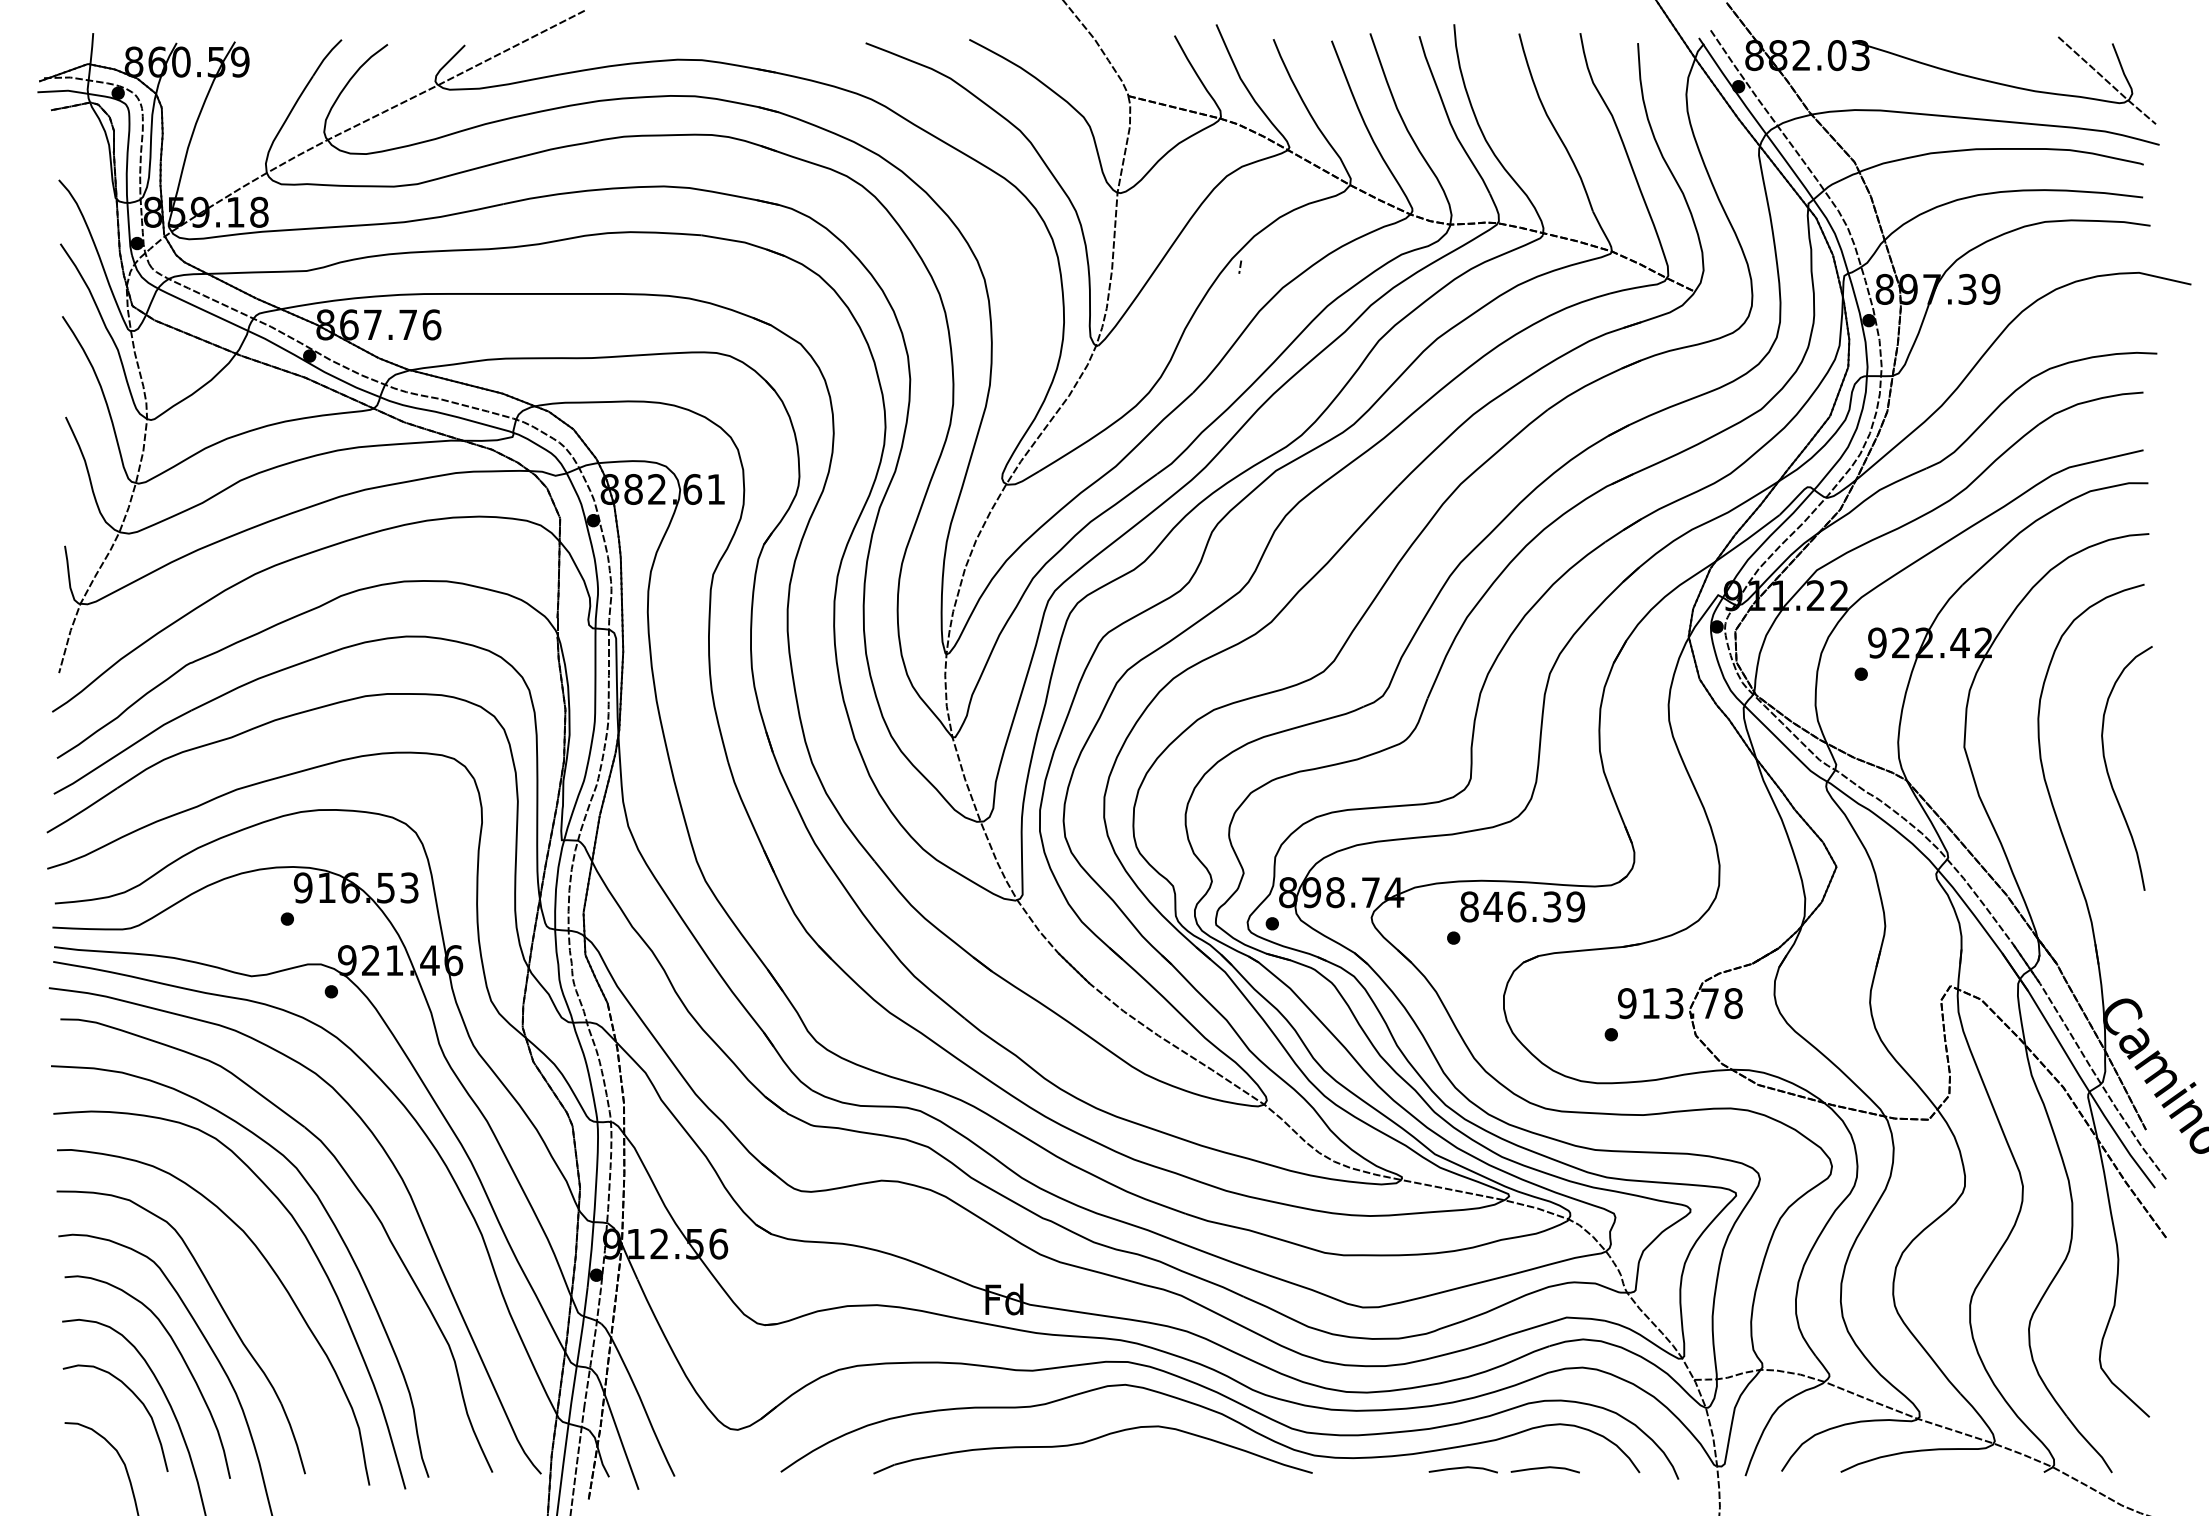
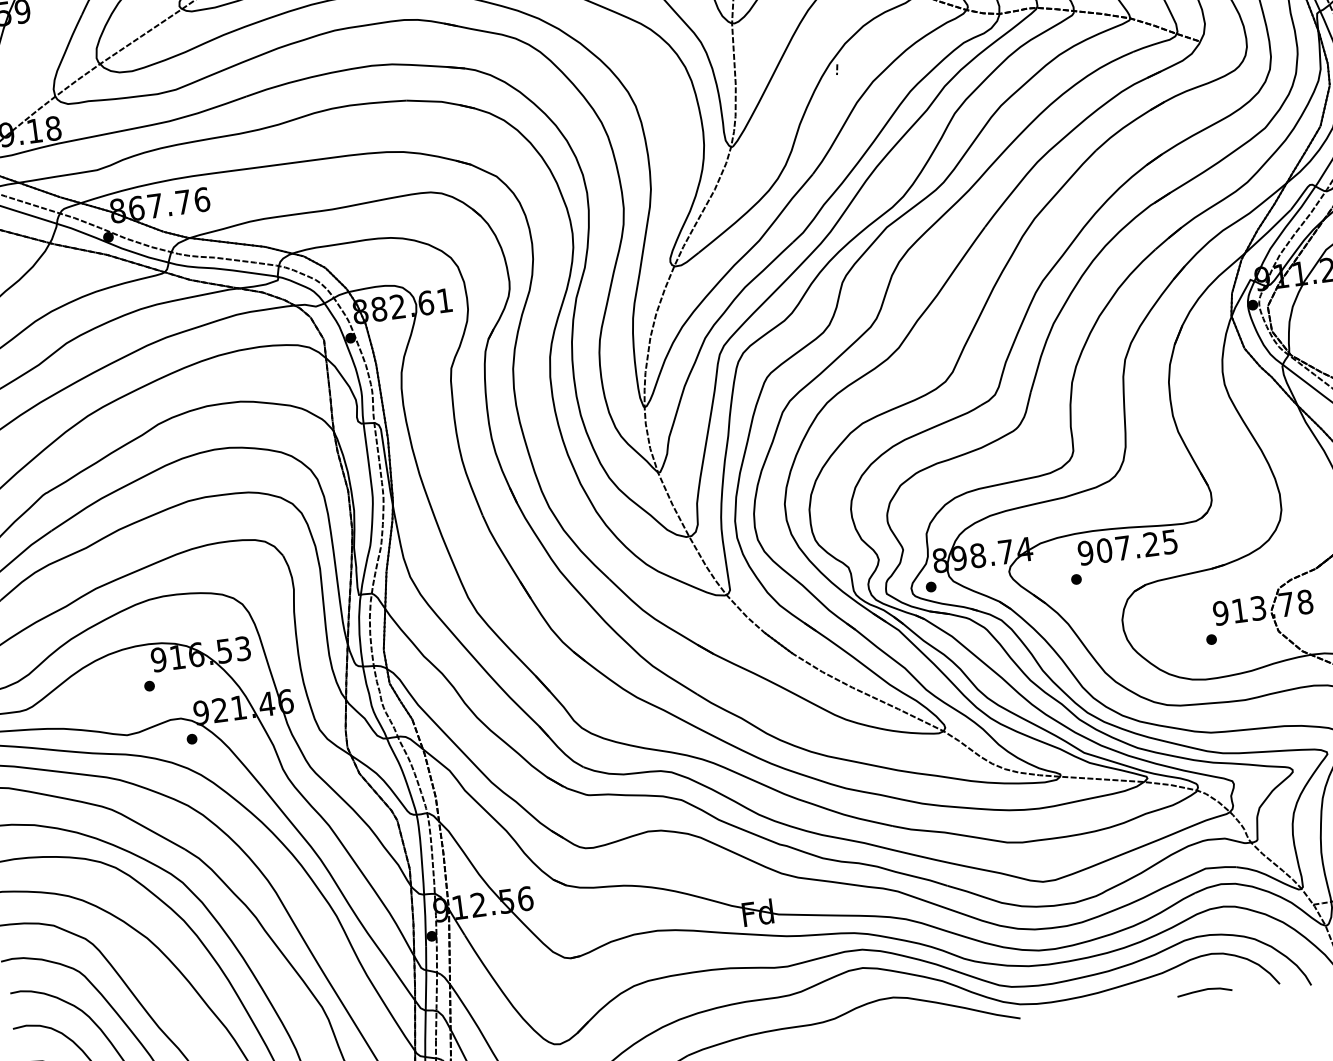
text: (1522, 906) -> (1127, 547), 846.39 -> 907.25
line: (1462, 1468) -> (1138, 999), removed

